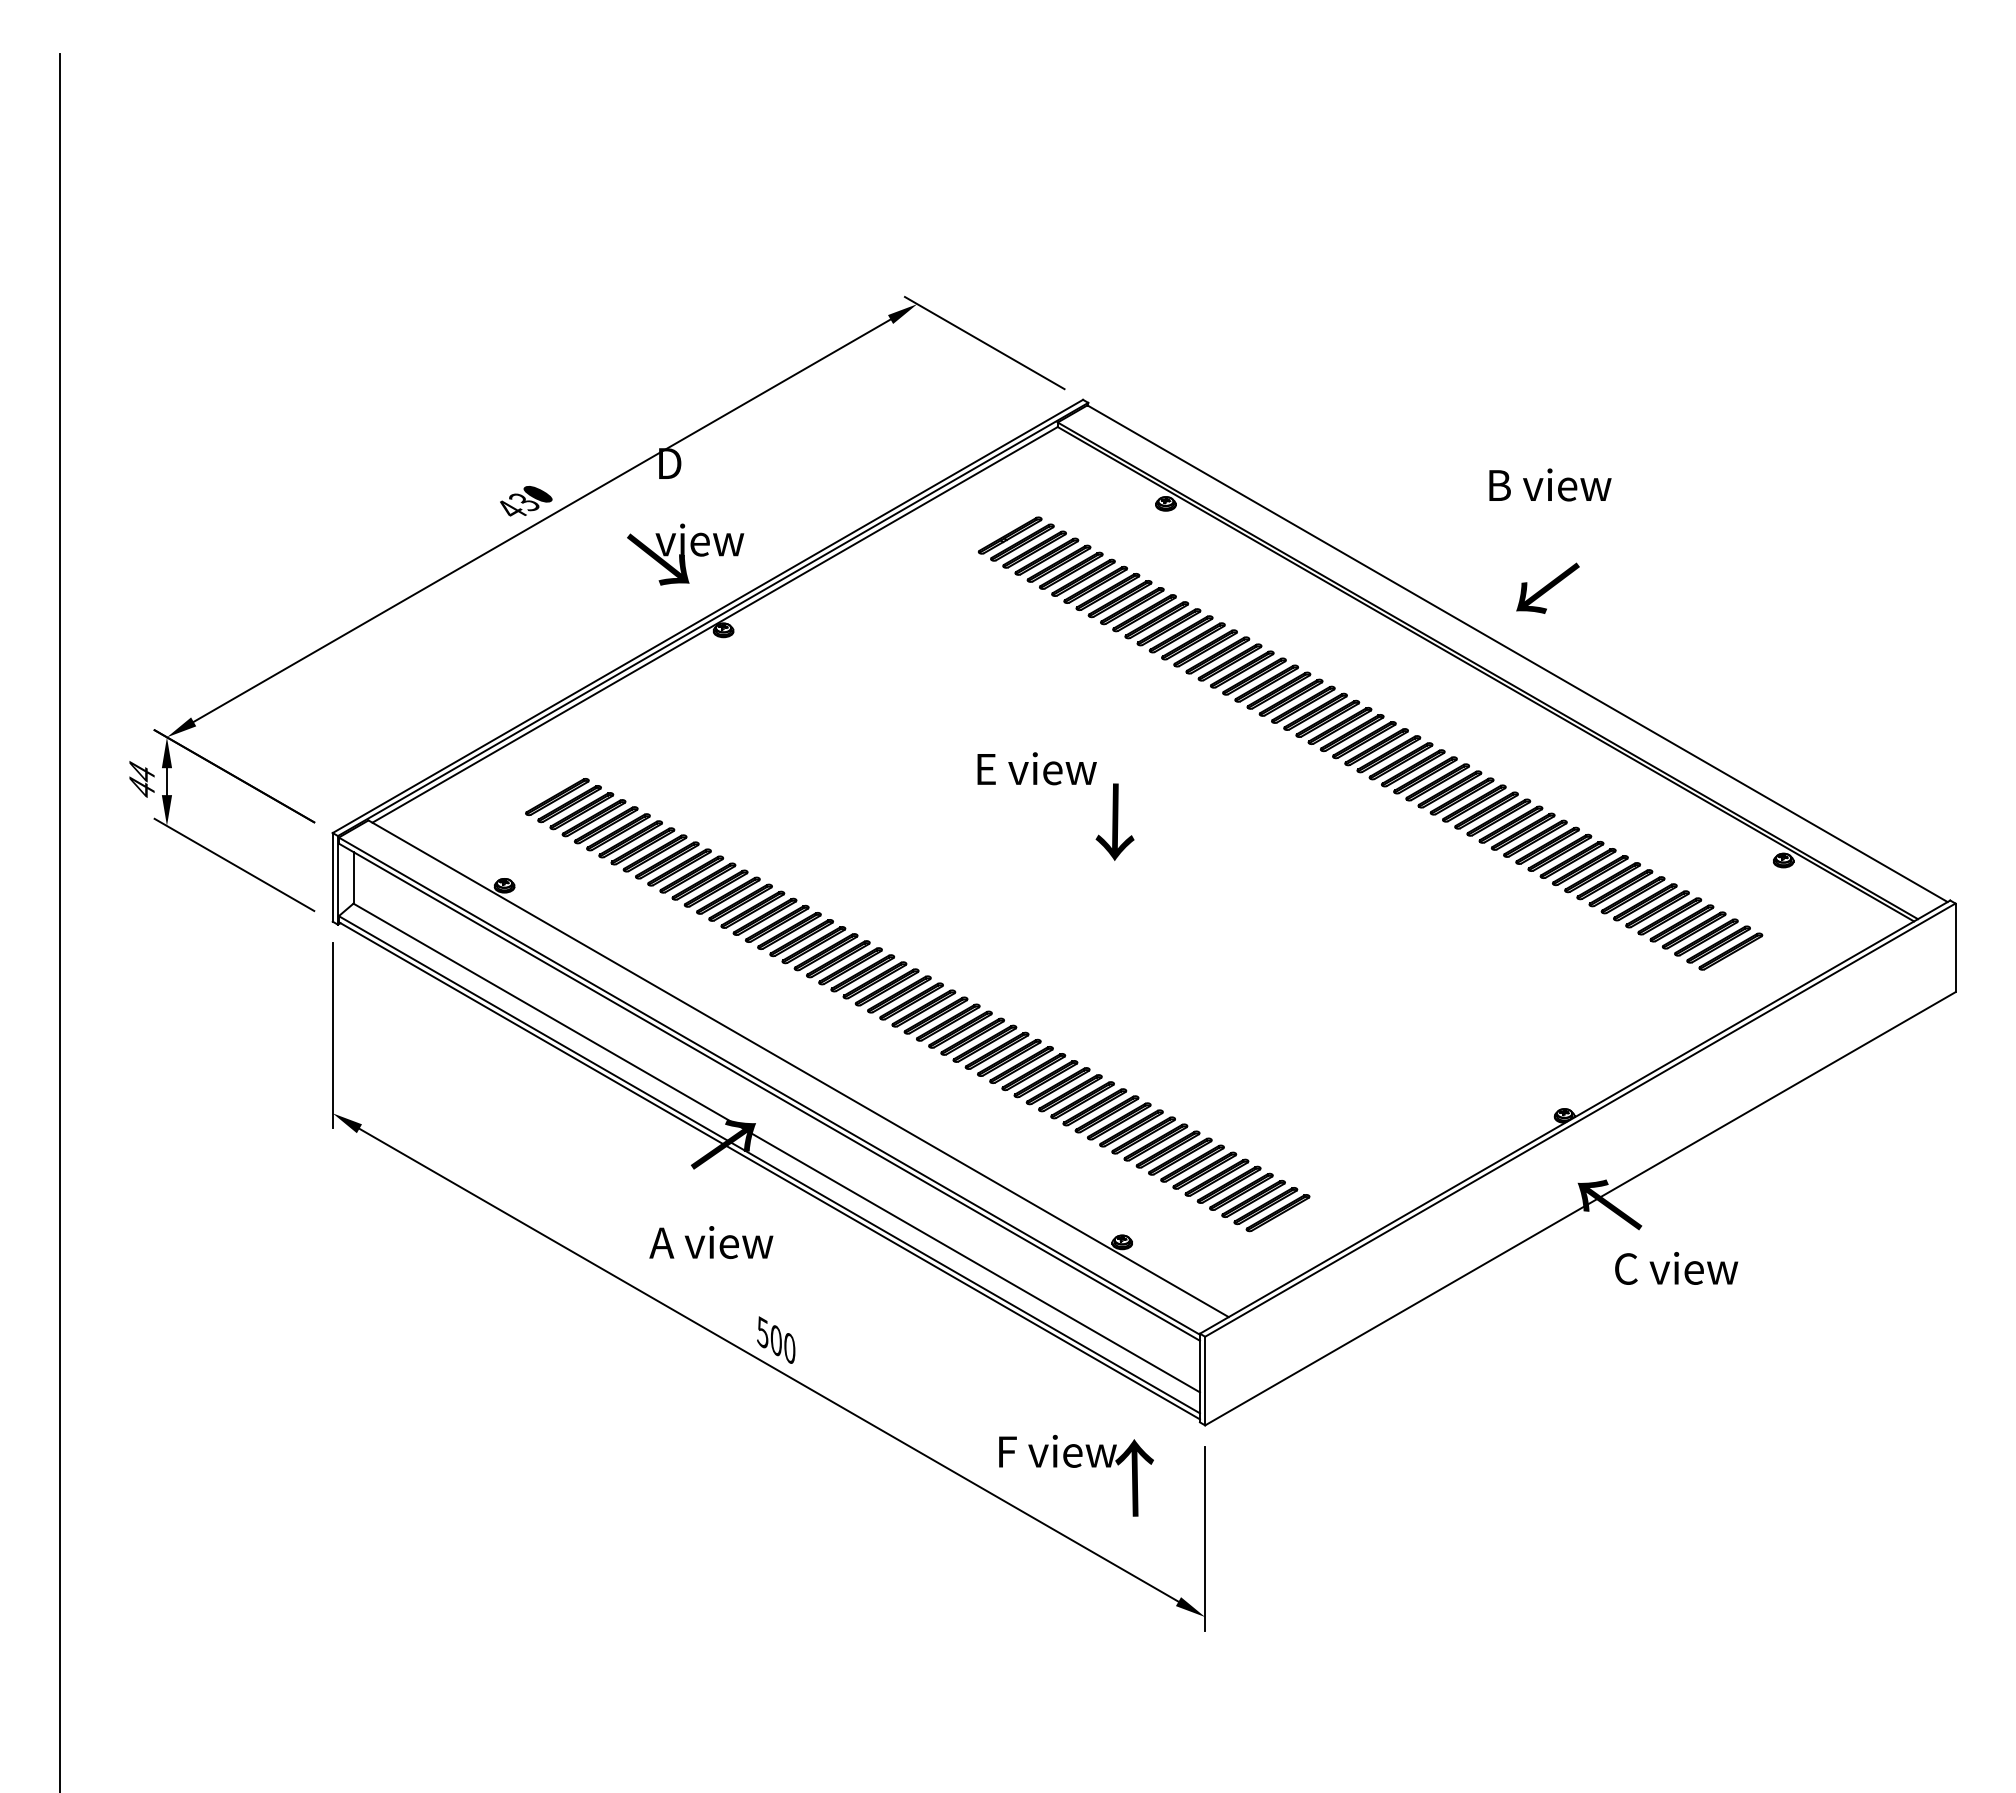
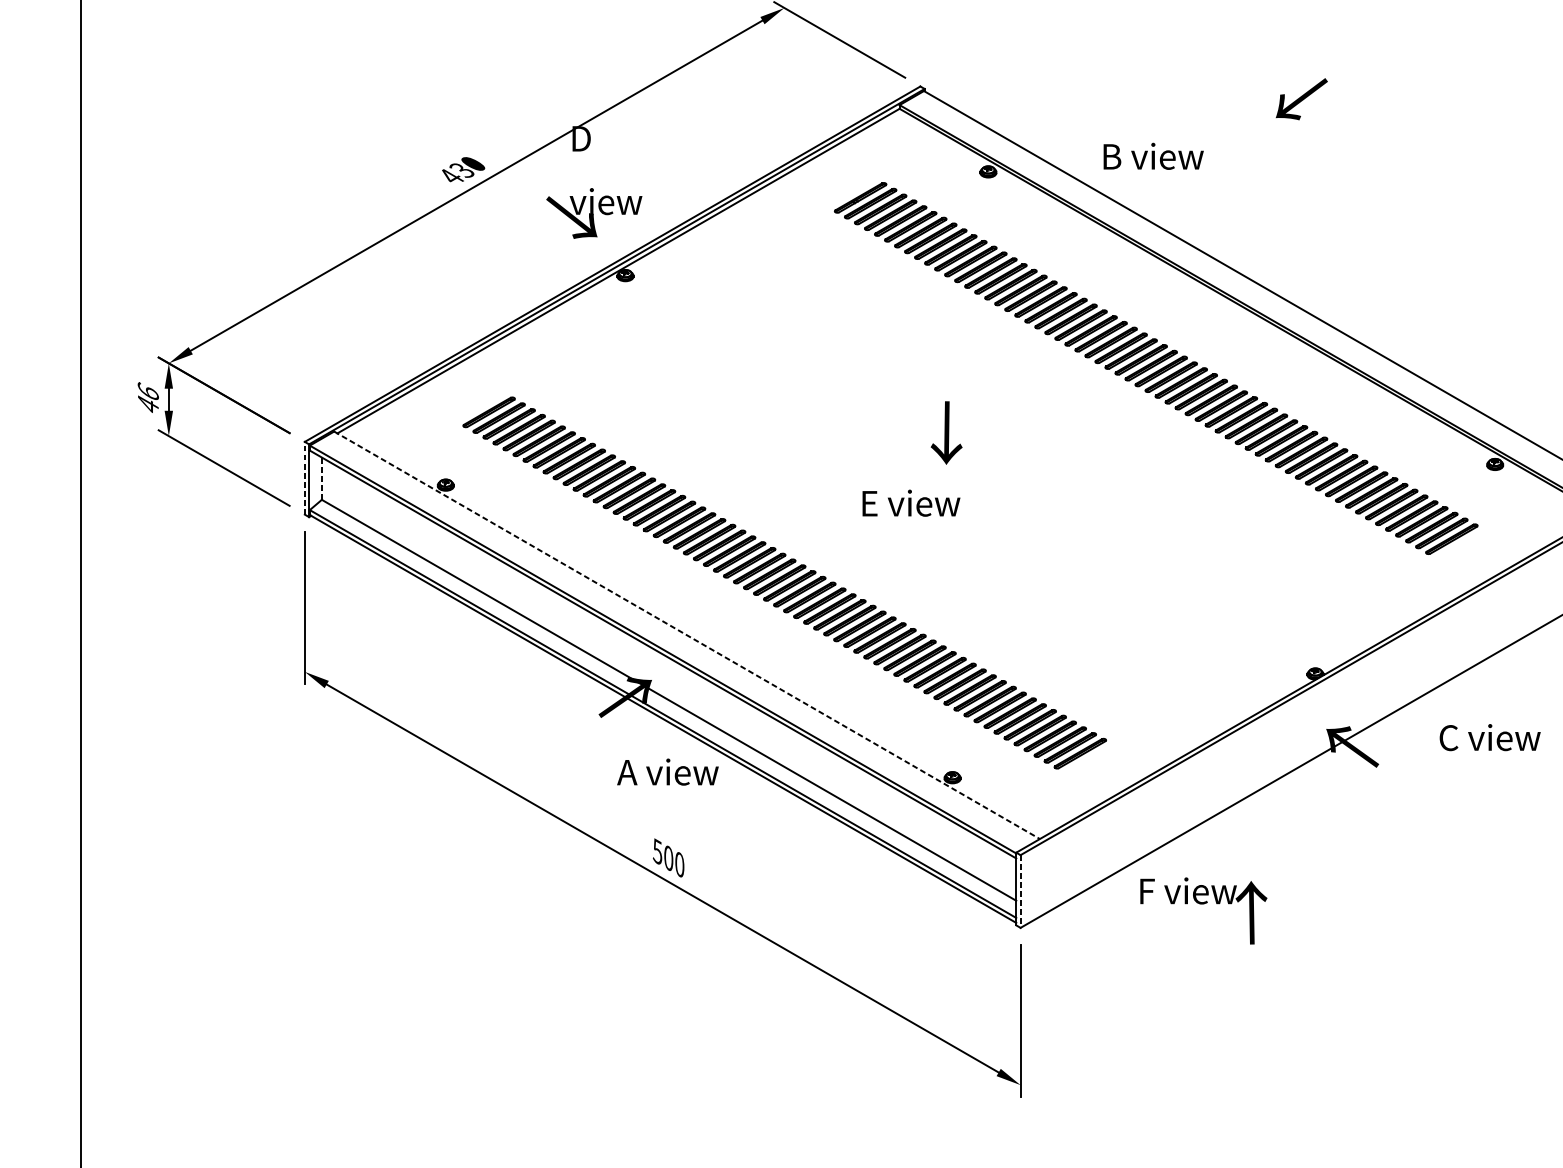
text: (1550, 484) -> (1153, 155), moved
text: (1547, 587) -> (1301, 98), moved
text: (1036, 768) -> (910, 503), moved
text: (141, 771) -> (147, 391), 44 -> 46
line: (332, 876) -> (304, 477), solid -> dashed
line: (353, 877) -> (321, 478), solid -> dashed
line: (798, 1068) -> (686, 635), solid -> dashed
text: (711, 1242) -> (668, 772), moved
text: (1676, 1268) -> (1490, 737), moved
line: (1205, 1381) -> (1020, 891), solid -> dashed
text: (1076, 1475) -> (1203, 910), moved

